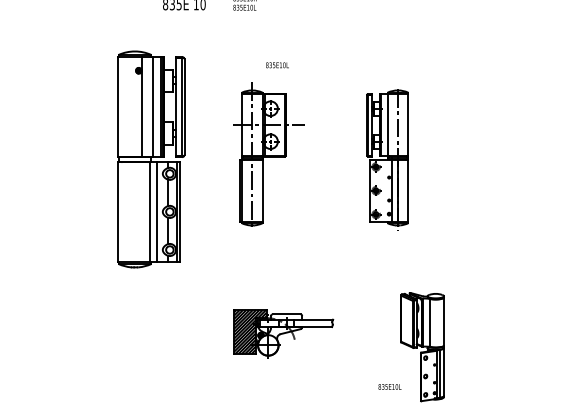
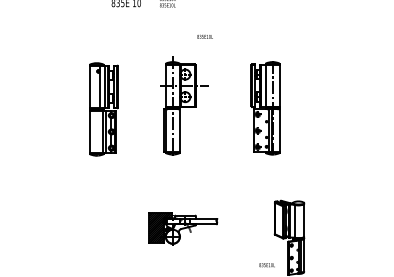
text: (276, 64) -> (204, 36), moved
part: (151, 159) -> (103, 109), size x0.62
part: (283, 333) -> (183, 228), moved

